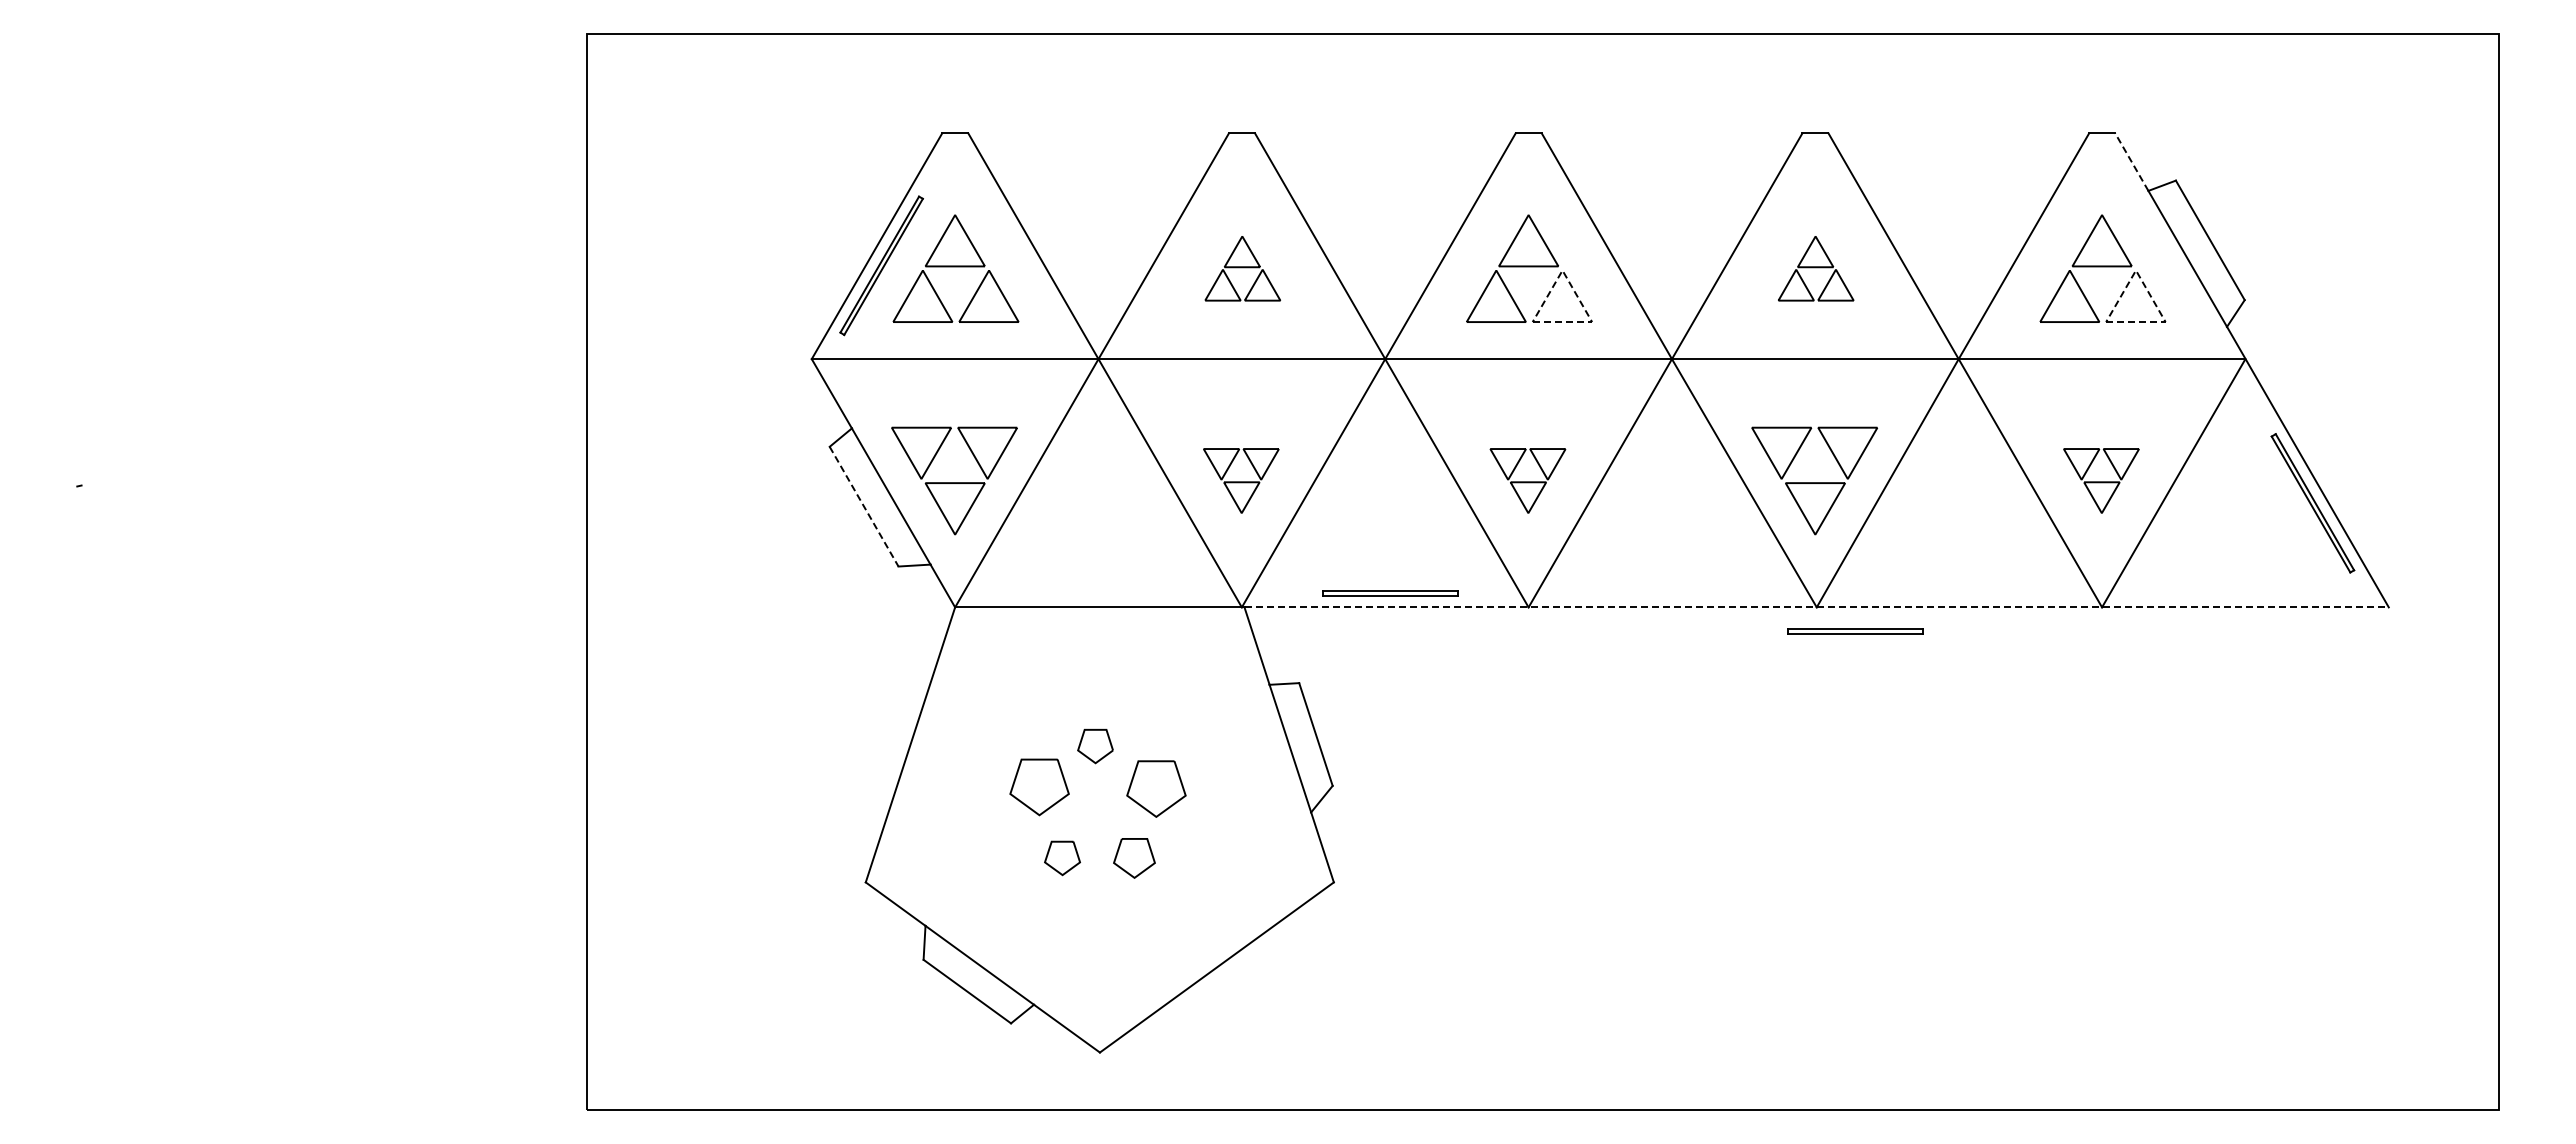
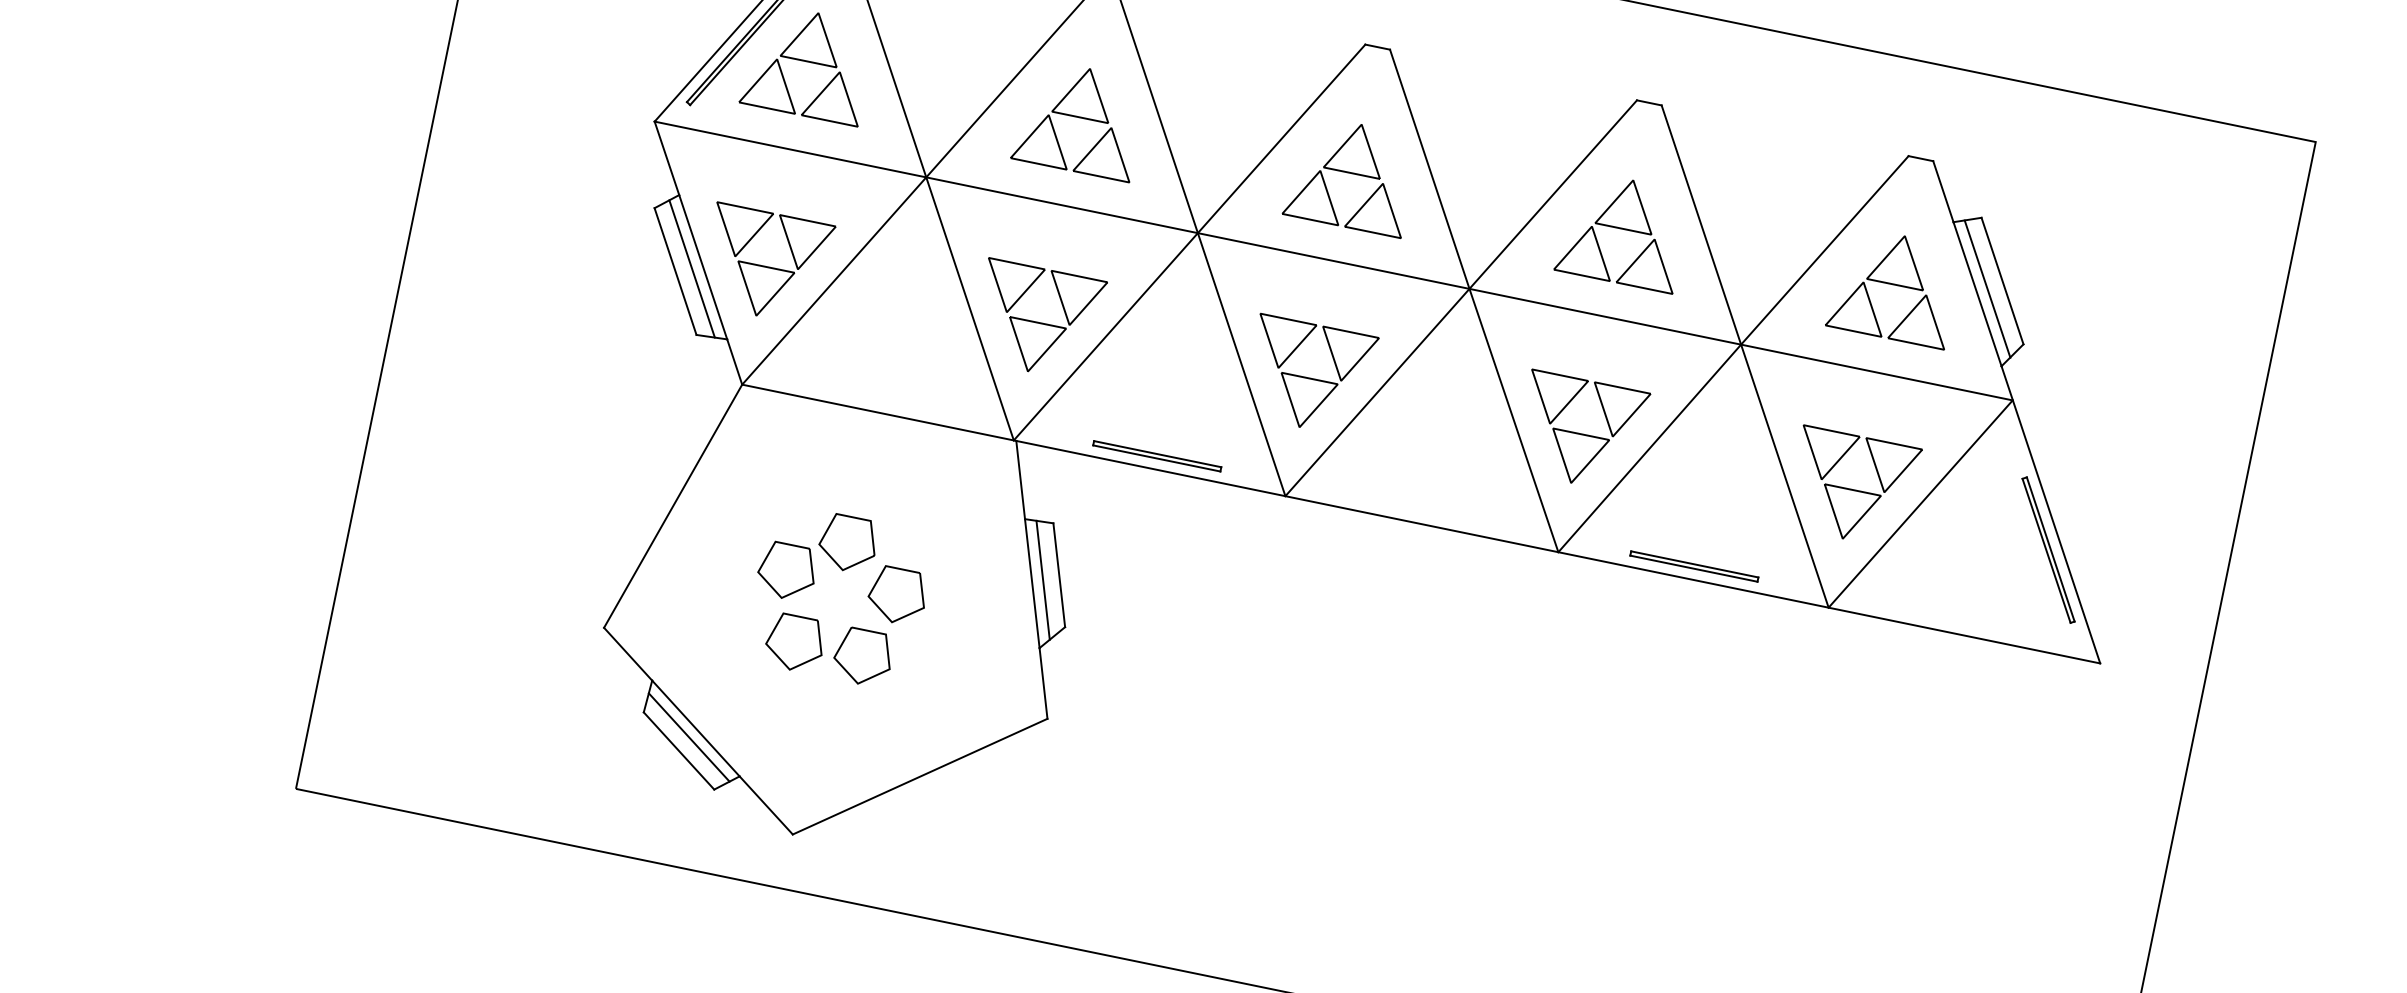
line: (2131, 161) -> (1943, 191), dashed -> solid
line: (2196, 251) -> (1987, 288), added
part: (1242, 268) -> (1080, 119), size x1.67
part: (1815, 268) -> (1623, 230), size x1.67
line: (1577, 296) -> (1392, 211), dashed -> solid
line: (2150, 296) -> (1934, 322), dashed -> solid
part: (1241, 480) -> (1038, 320), size x1.67
part: (1527, 480) -> (1309, 375), size x1.67
part: (2101, 480) -> (1852, 487), size x1.67
line: (880, 500) -> (692, 268), added
line: (864, 507) -> (675, 272), dashed -> solid
line: (1817, 607) -> (1559, 552), dashed -> solid
part: (1855, 631) -> (1694, 566), moved
line: (1300, 742) -> (1043, 579), added
part: (1095, 746) -> (848, 543), size x1.67
part: (1062, 858) -> (795, 643), size x1.67
part: (1134, 858) -> (863, 657), size x1.43
line: (974, 975) -> (688, 737), added

